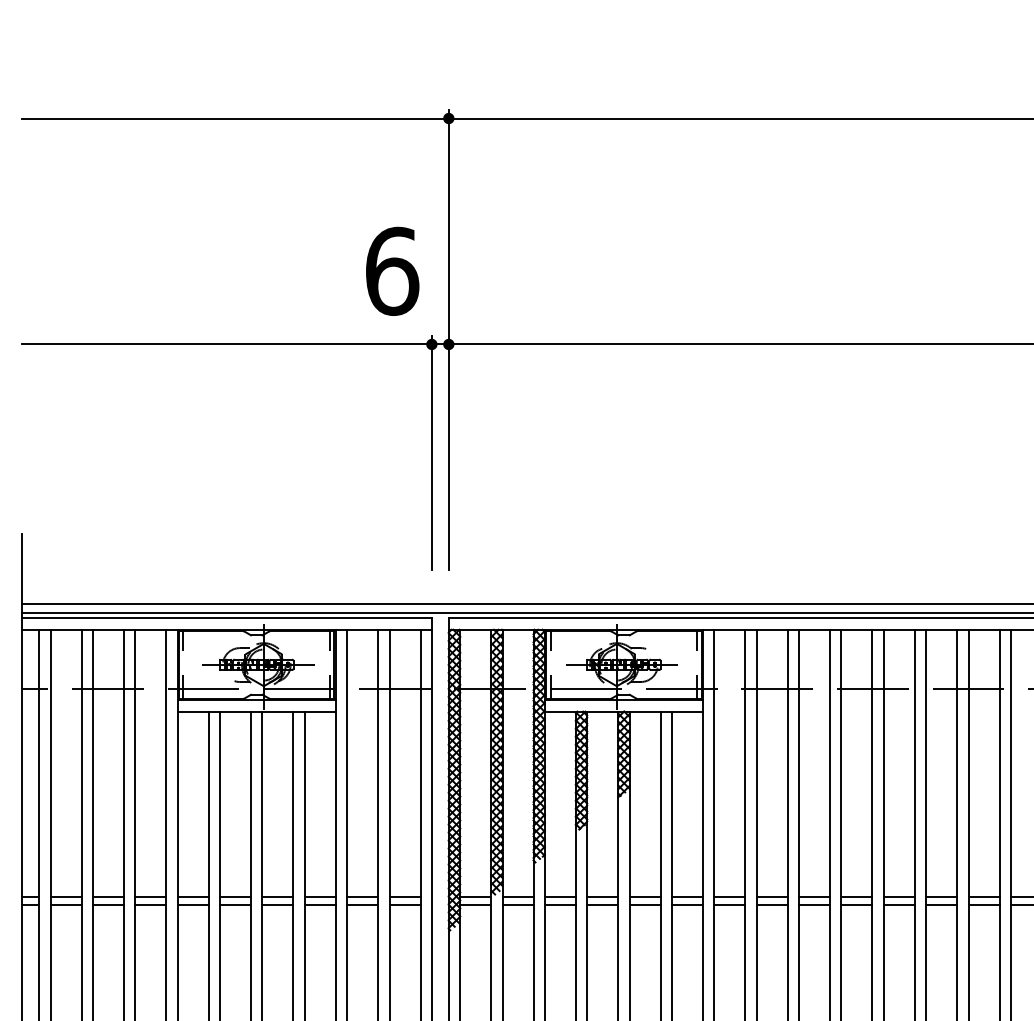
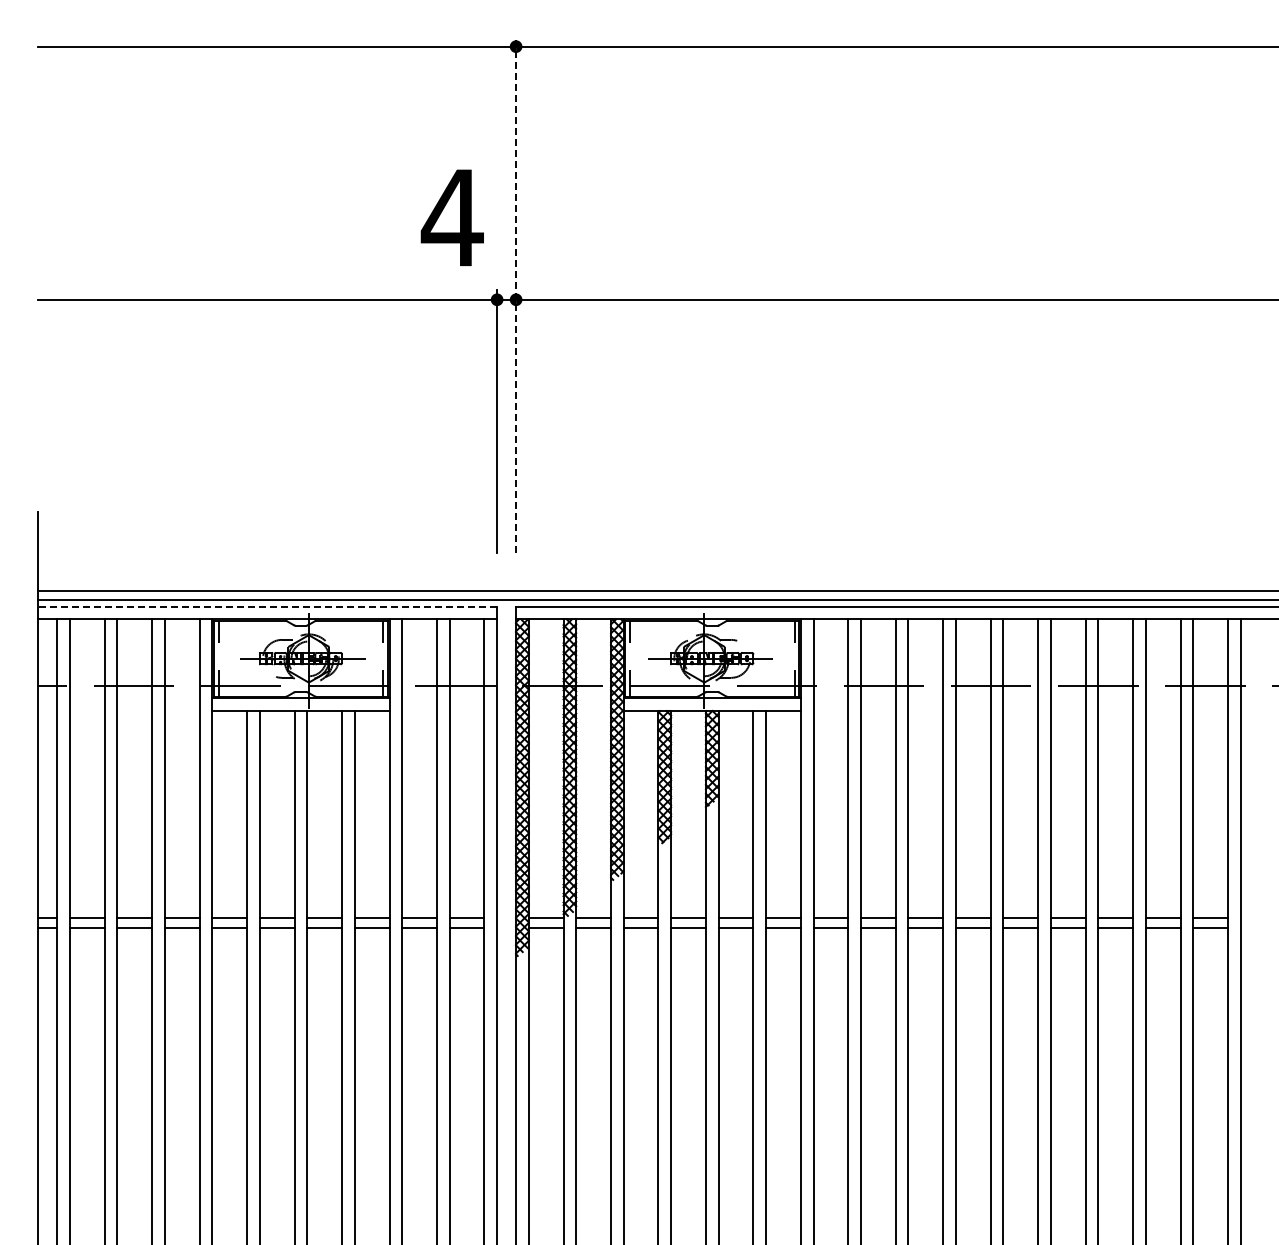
text: (391, 271) -> (451, 217), 6 -> 4
line: (449, 340) -> (516, 295), solid -> dashed
line: (226, 618) -> (267, 606), solid -> dashed

